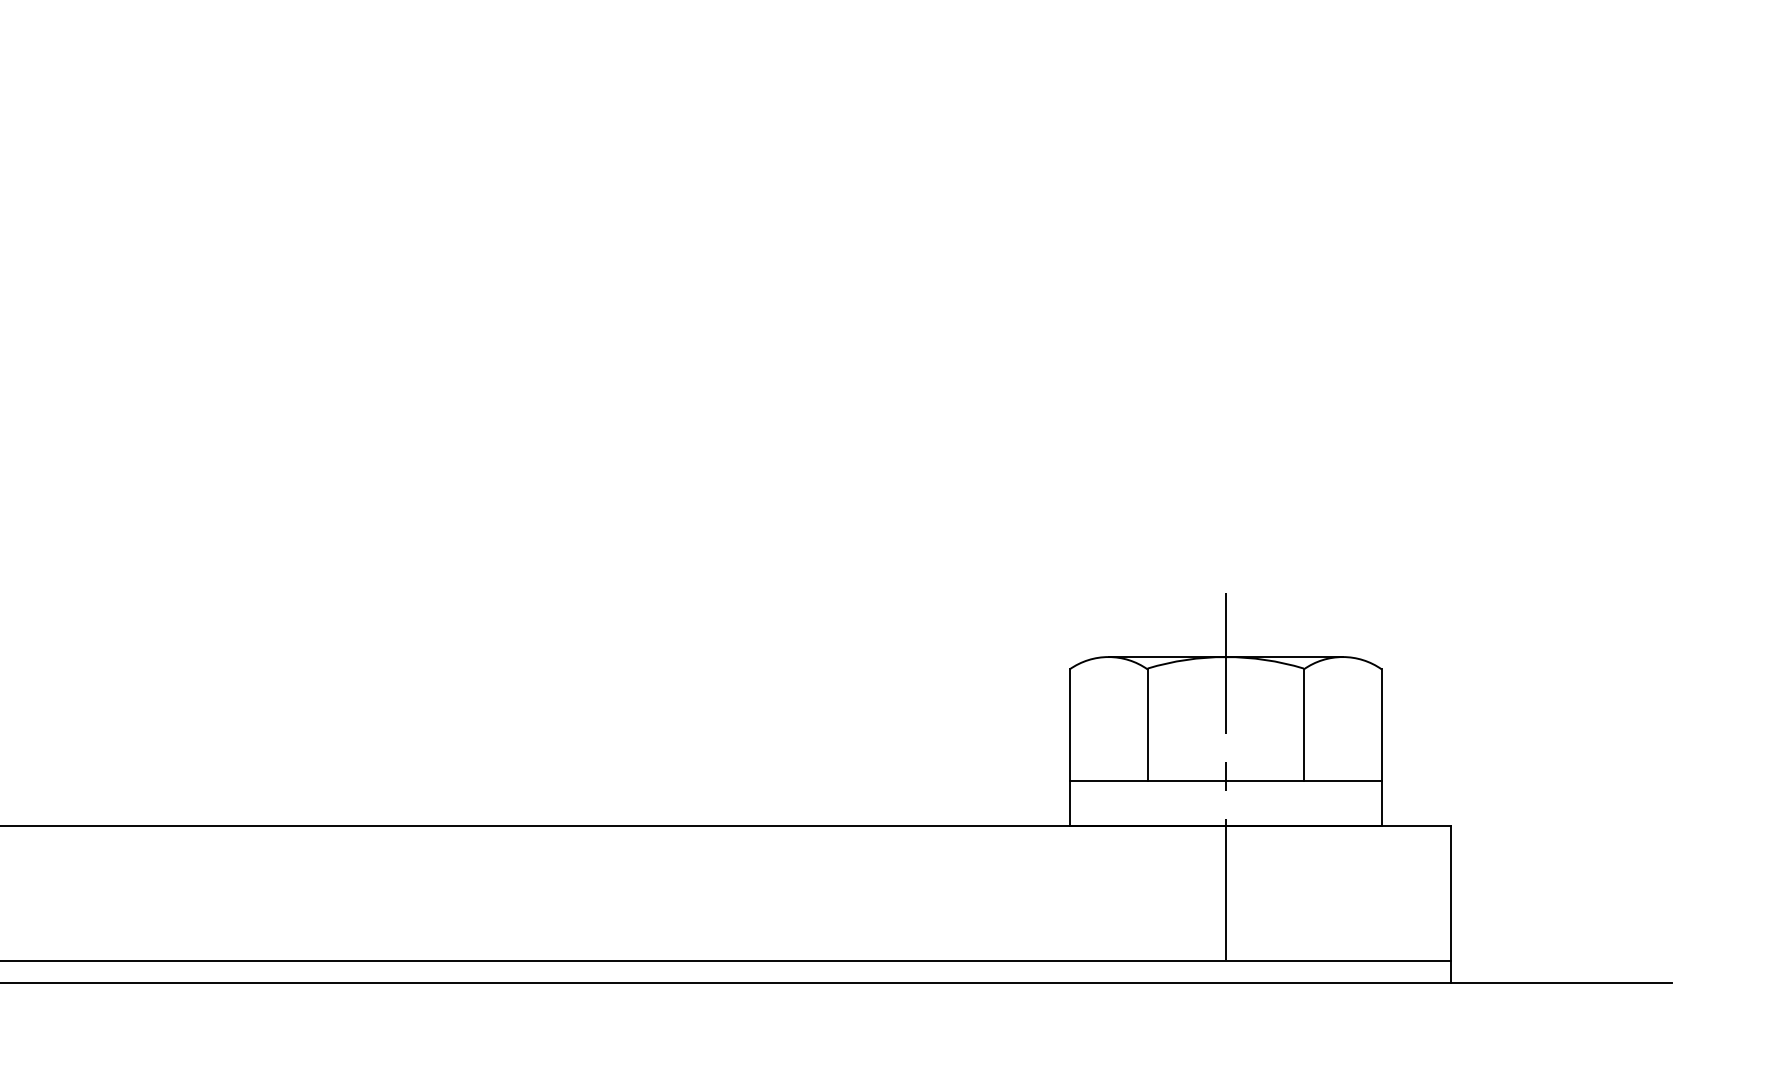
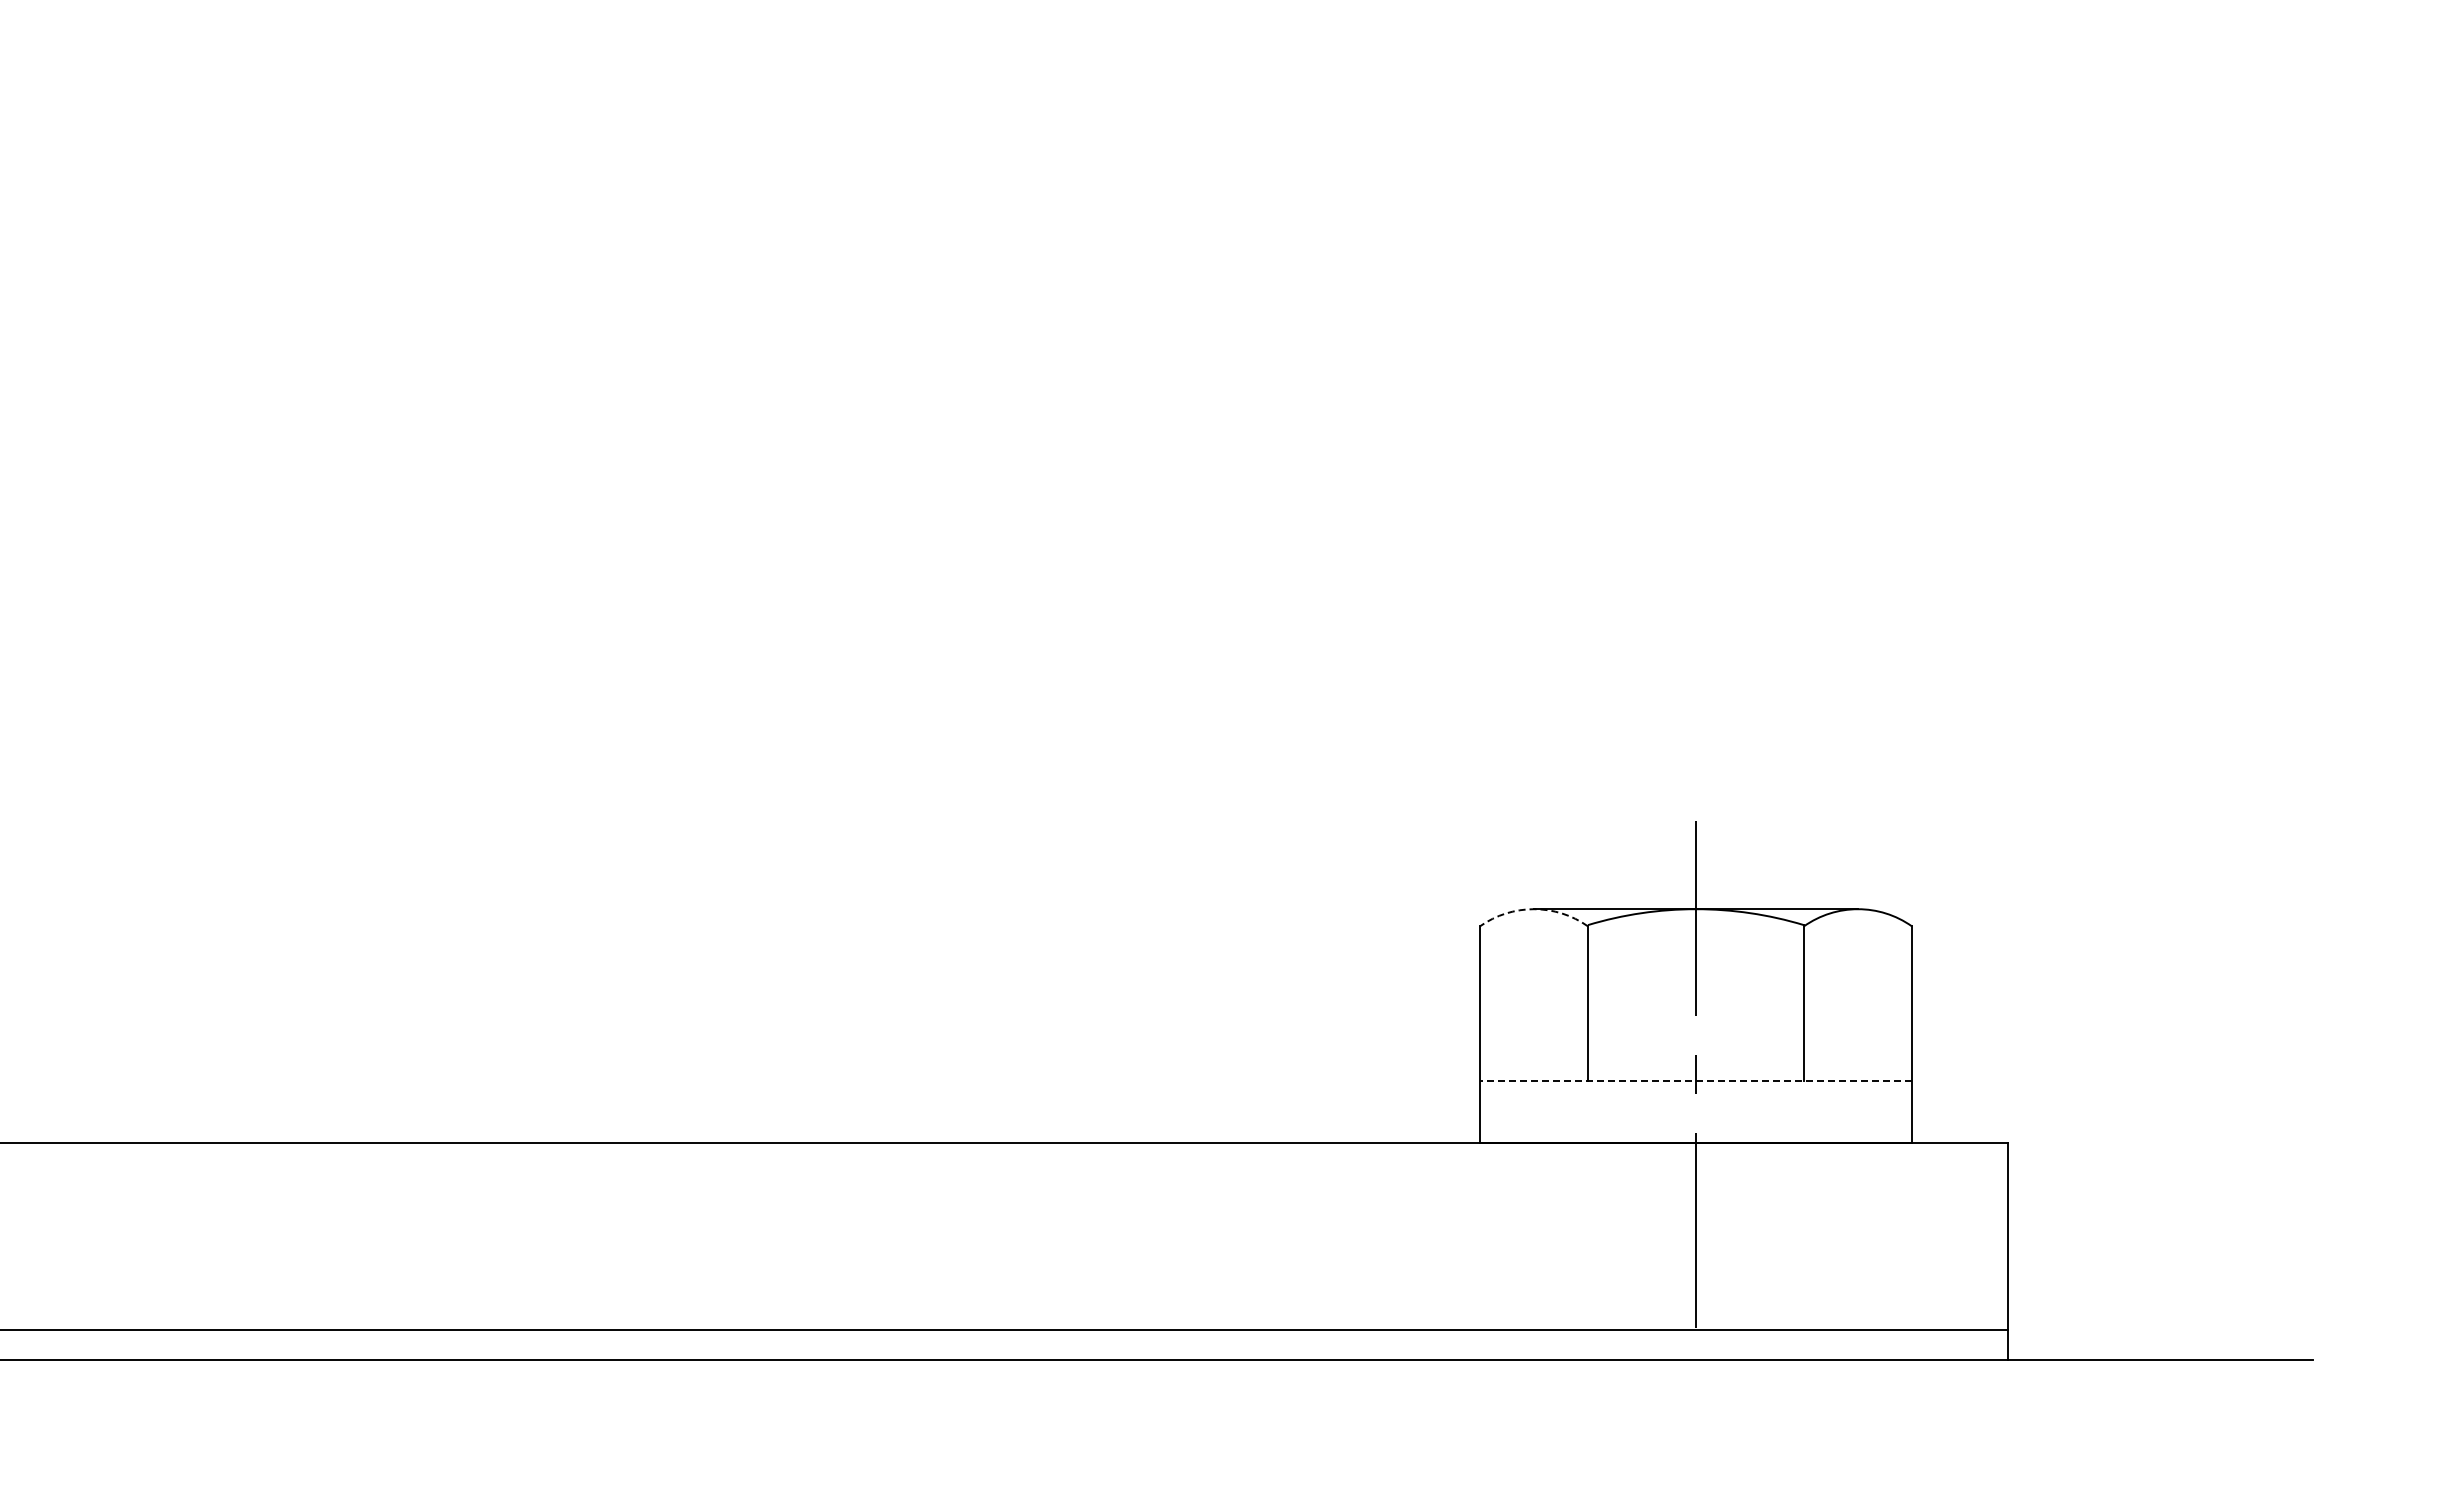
arc: (1108, 657) -> (1533, 909), solid -> dashed
line: (1225, 780) -> (1695, 1080), solid -> dashed

